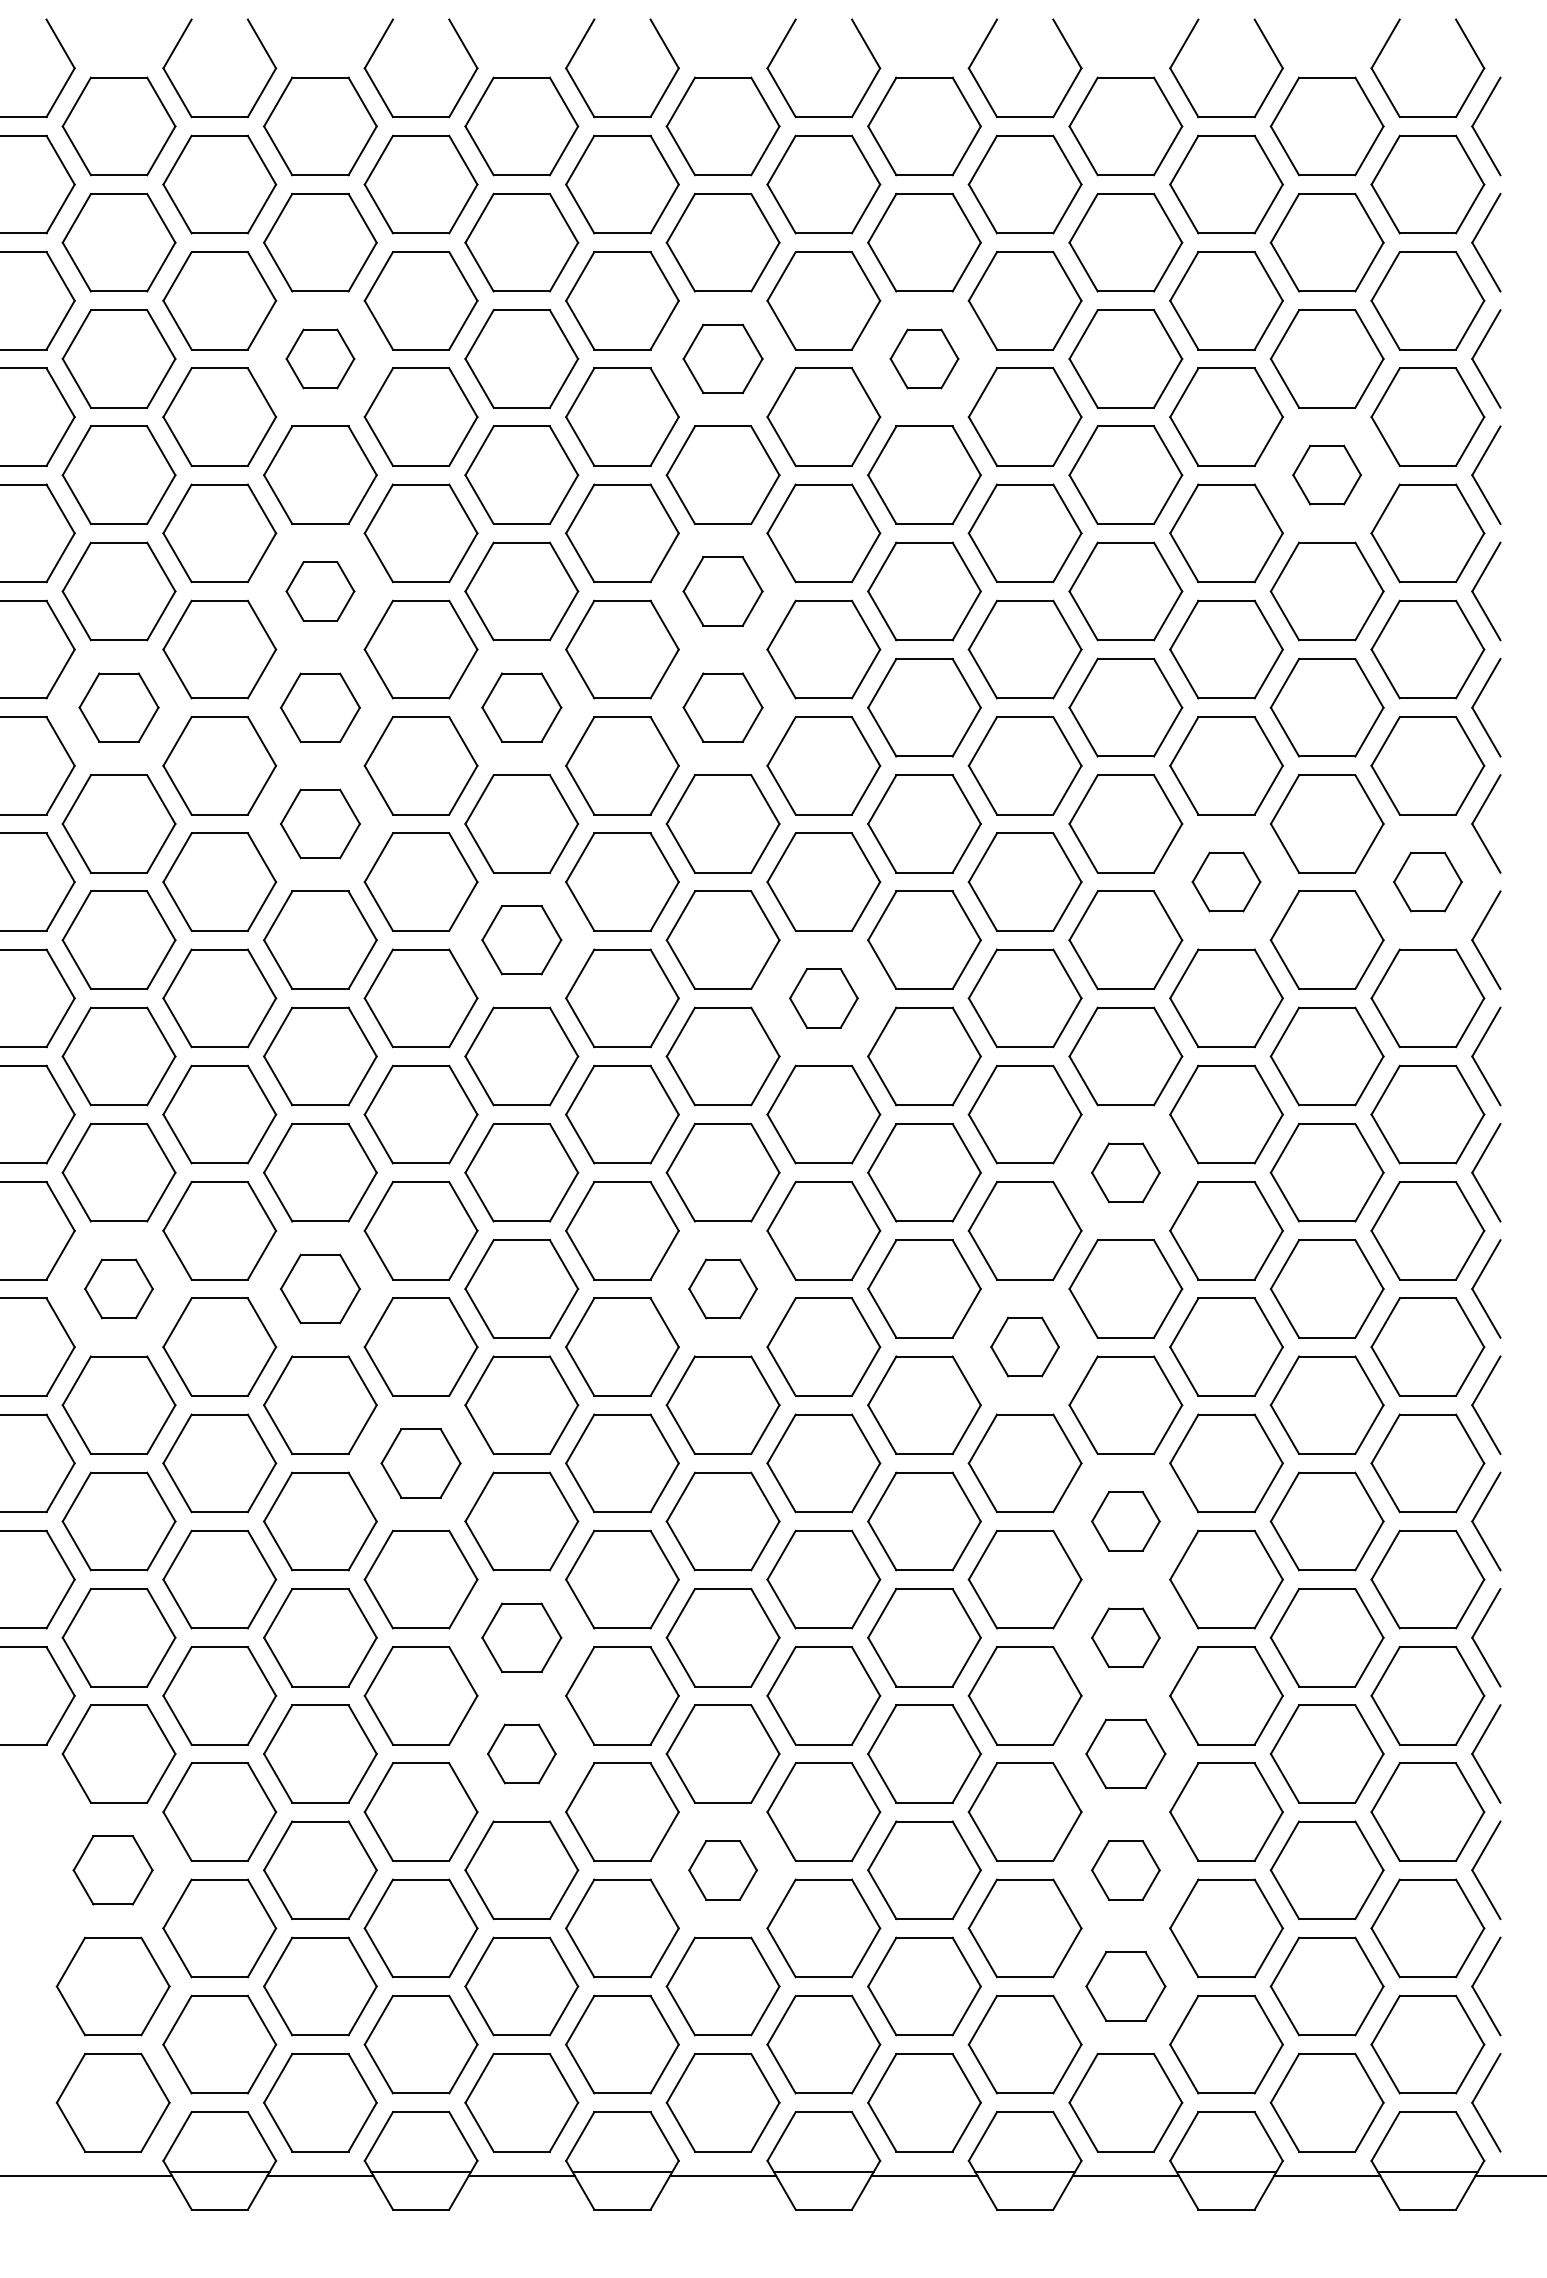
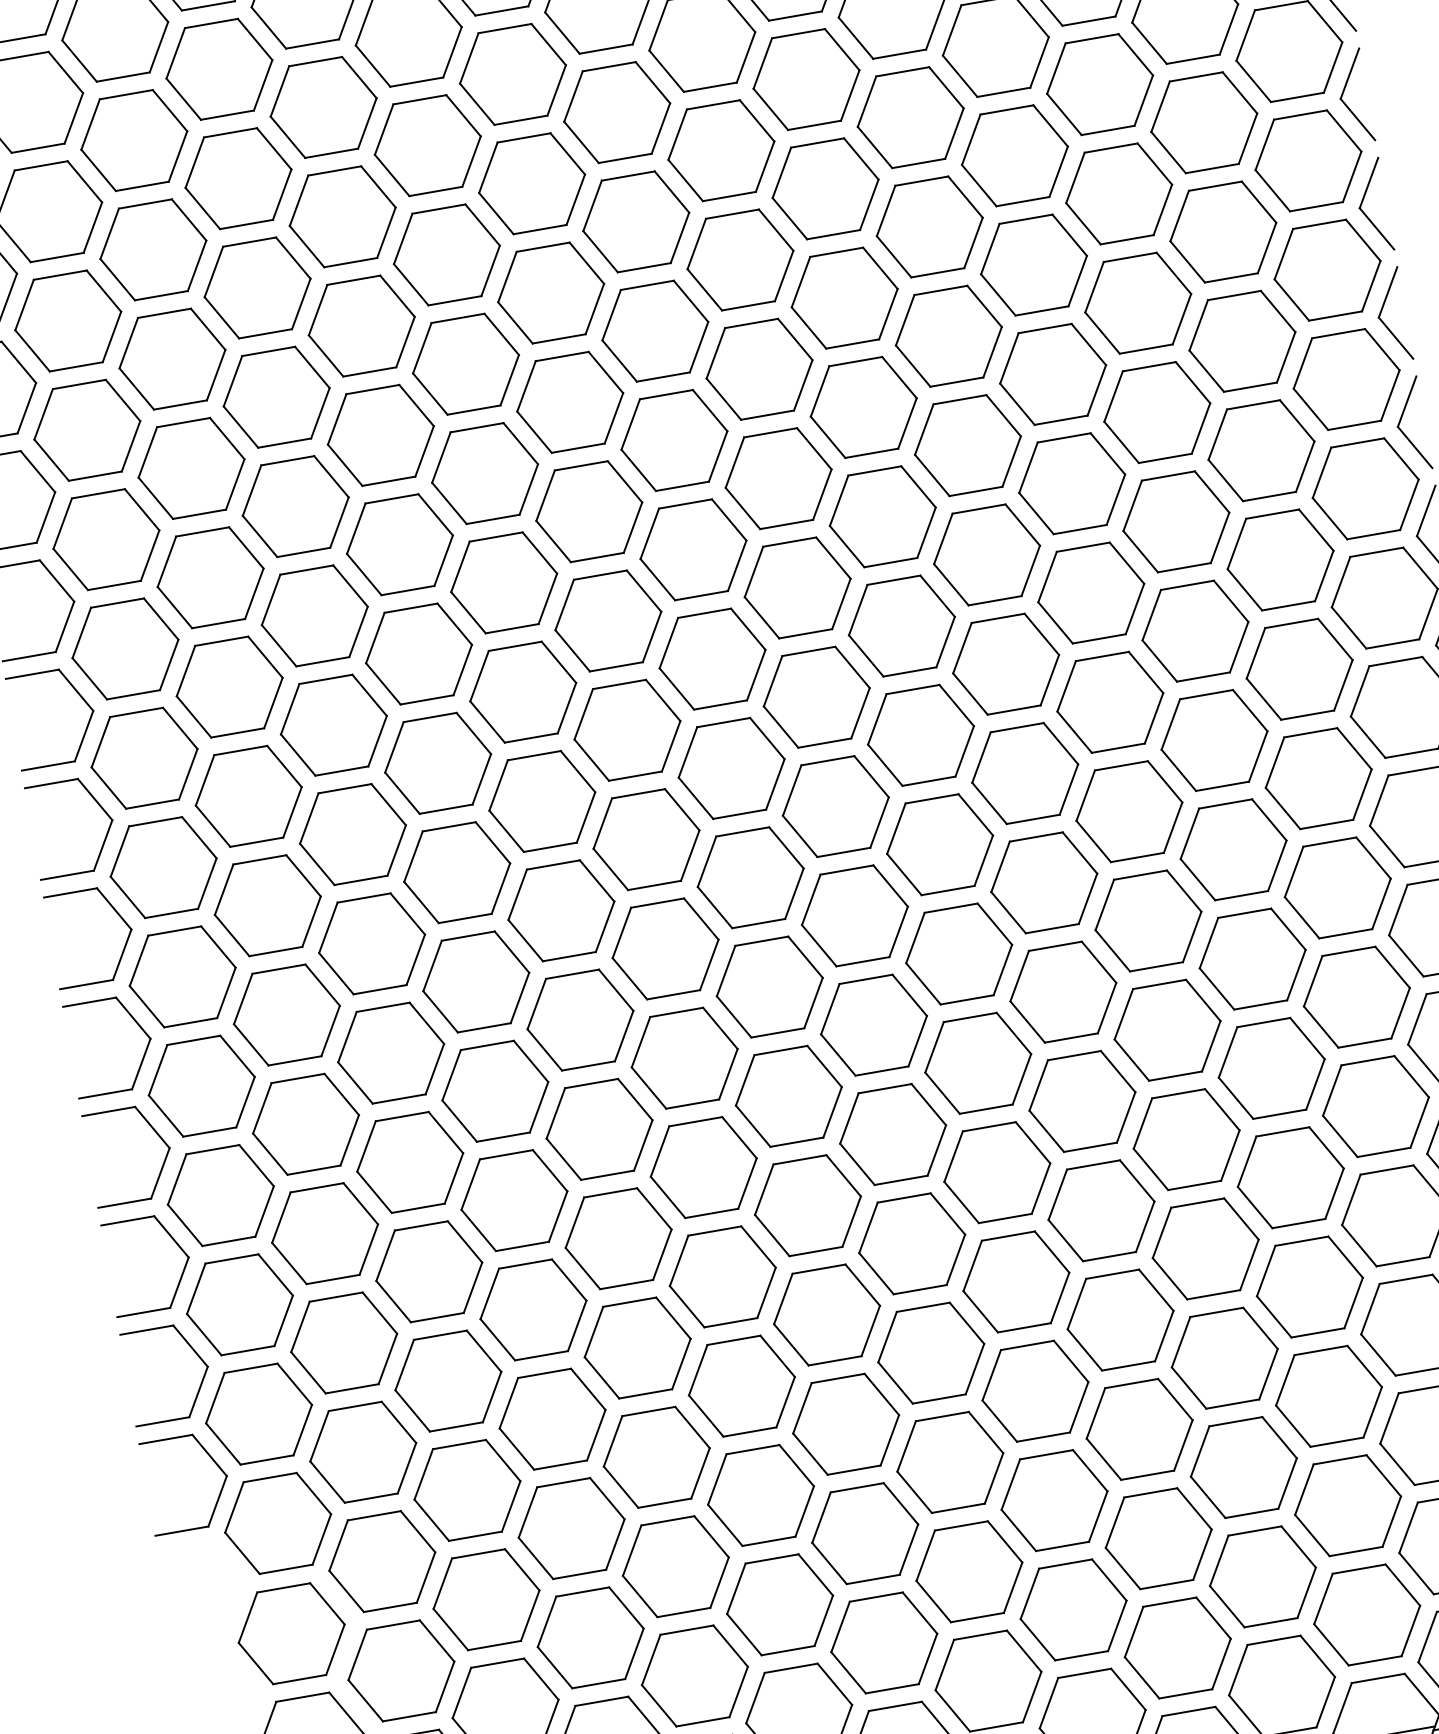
part: (320, 358) -> (238, 178), size x1.67
part: (722, 358) -> (616, 112), size x1.43
part: (924, 358) -> (806, 79), size x1.67
part: (1326, 474) -> (1203, 122), size x1.67
part: (320, 591) -> (276, 397), size x1.67
part: (722, 591) -> (654, 331), size x1.43
part: (118, 707) -> (105, 539), size x1.43
part: (320, 707) -> (295, 506), size x1.43
part: (521, 707) -> (484, 473), size x1.43
part: (722, 707) -> (673, 440), size x1.43
part: (320, 823) -> (314, 615), size x1.43
part: (1226, 881) -> (1176, 521), size x1.67
part: (1427, 881) -> (1365, 488), size x1.67
part: (521, 939) -> (522, 691), size x1.43
part: (823, 998) -> (816, 697), size x1.67
part: (1125, 1172) -> (1129, 811), size x1.67
part: (118, 1288) -> (201, 1085), size x1.67
part: (320, 1288) -> (391, 1052), size x1.43
part: (722, 1288) -> (769, 986), size x1.67
part: (1024, 1346) -> (1062, 991), size x1.67
part: (420, 1463) -> (513, 1200), size x1.43
part: (1125, 1521) -> (1186, 1139), size x1.67
part: (521, 1637) -> (637, 1347), size x1.43
part: (1125, 1637) -> (1205, 1248), size x1.67
part: (521, 1753) -> (656, 1456), size x1.67
part: (1125, 1753) -> (1224, 1357), size x1.43
part: (112, 1870) -> (291, 1634), size x1.43
part: (722, 1870) -> (864, 1533), size x1.67
part: (1125, 1870) -> (1243, 1467), size x1.67
part: (1125, 1986) -> (1262, 1576), size x1.43

